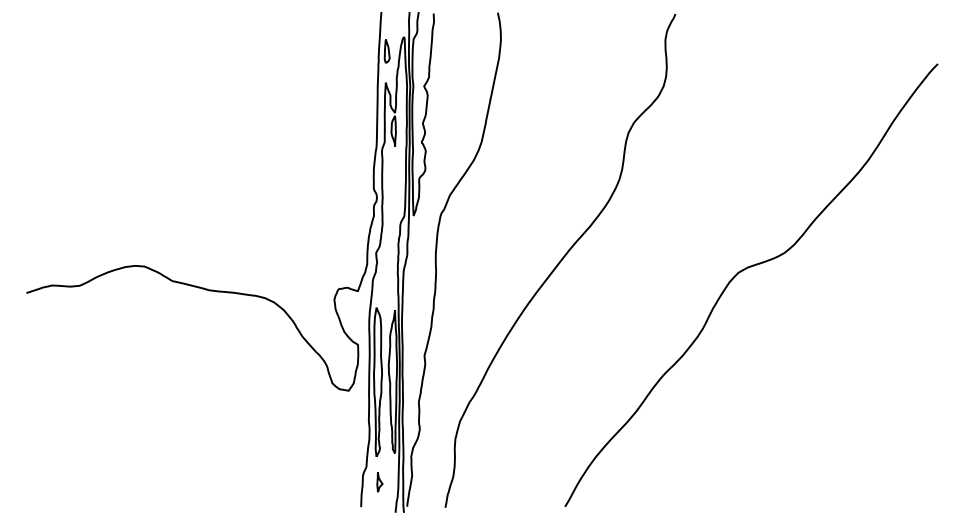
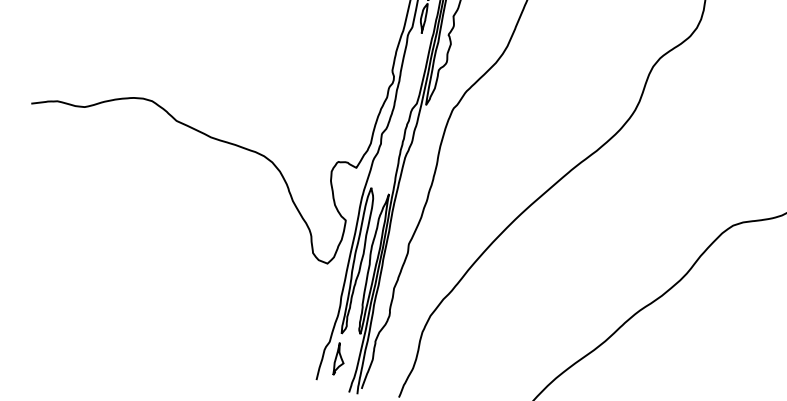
part: (379, 481) -> (339, 358), size x1.67

